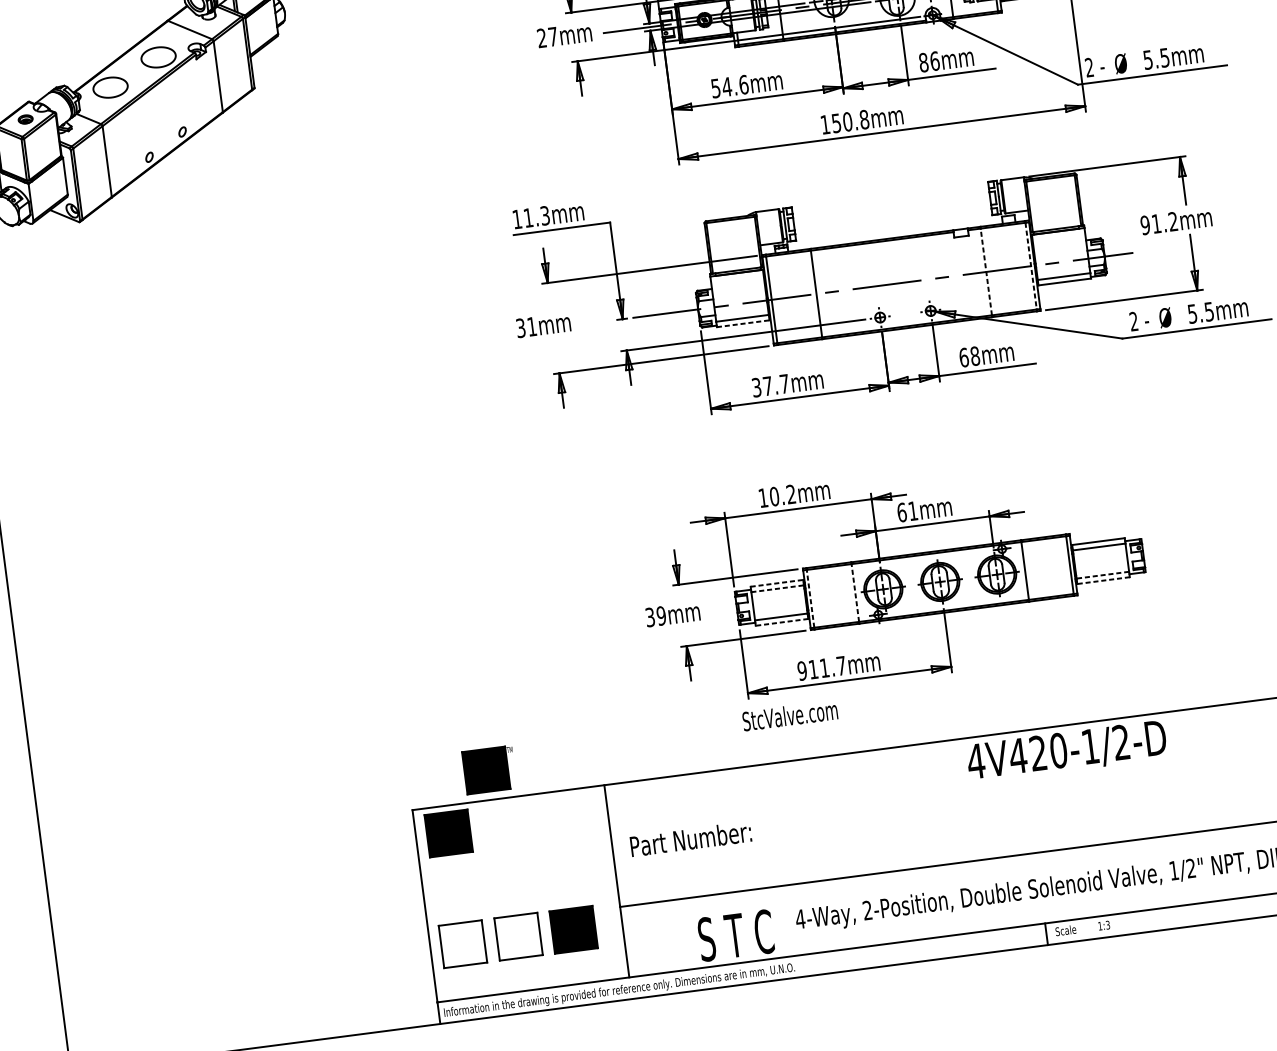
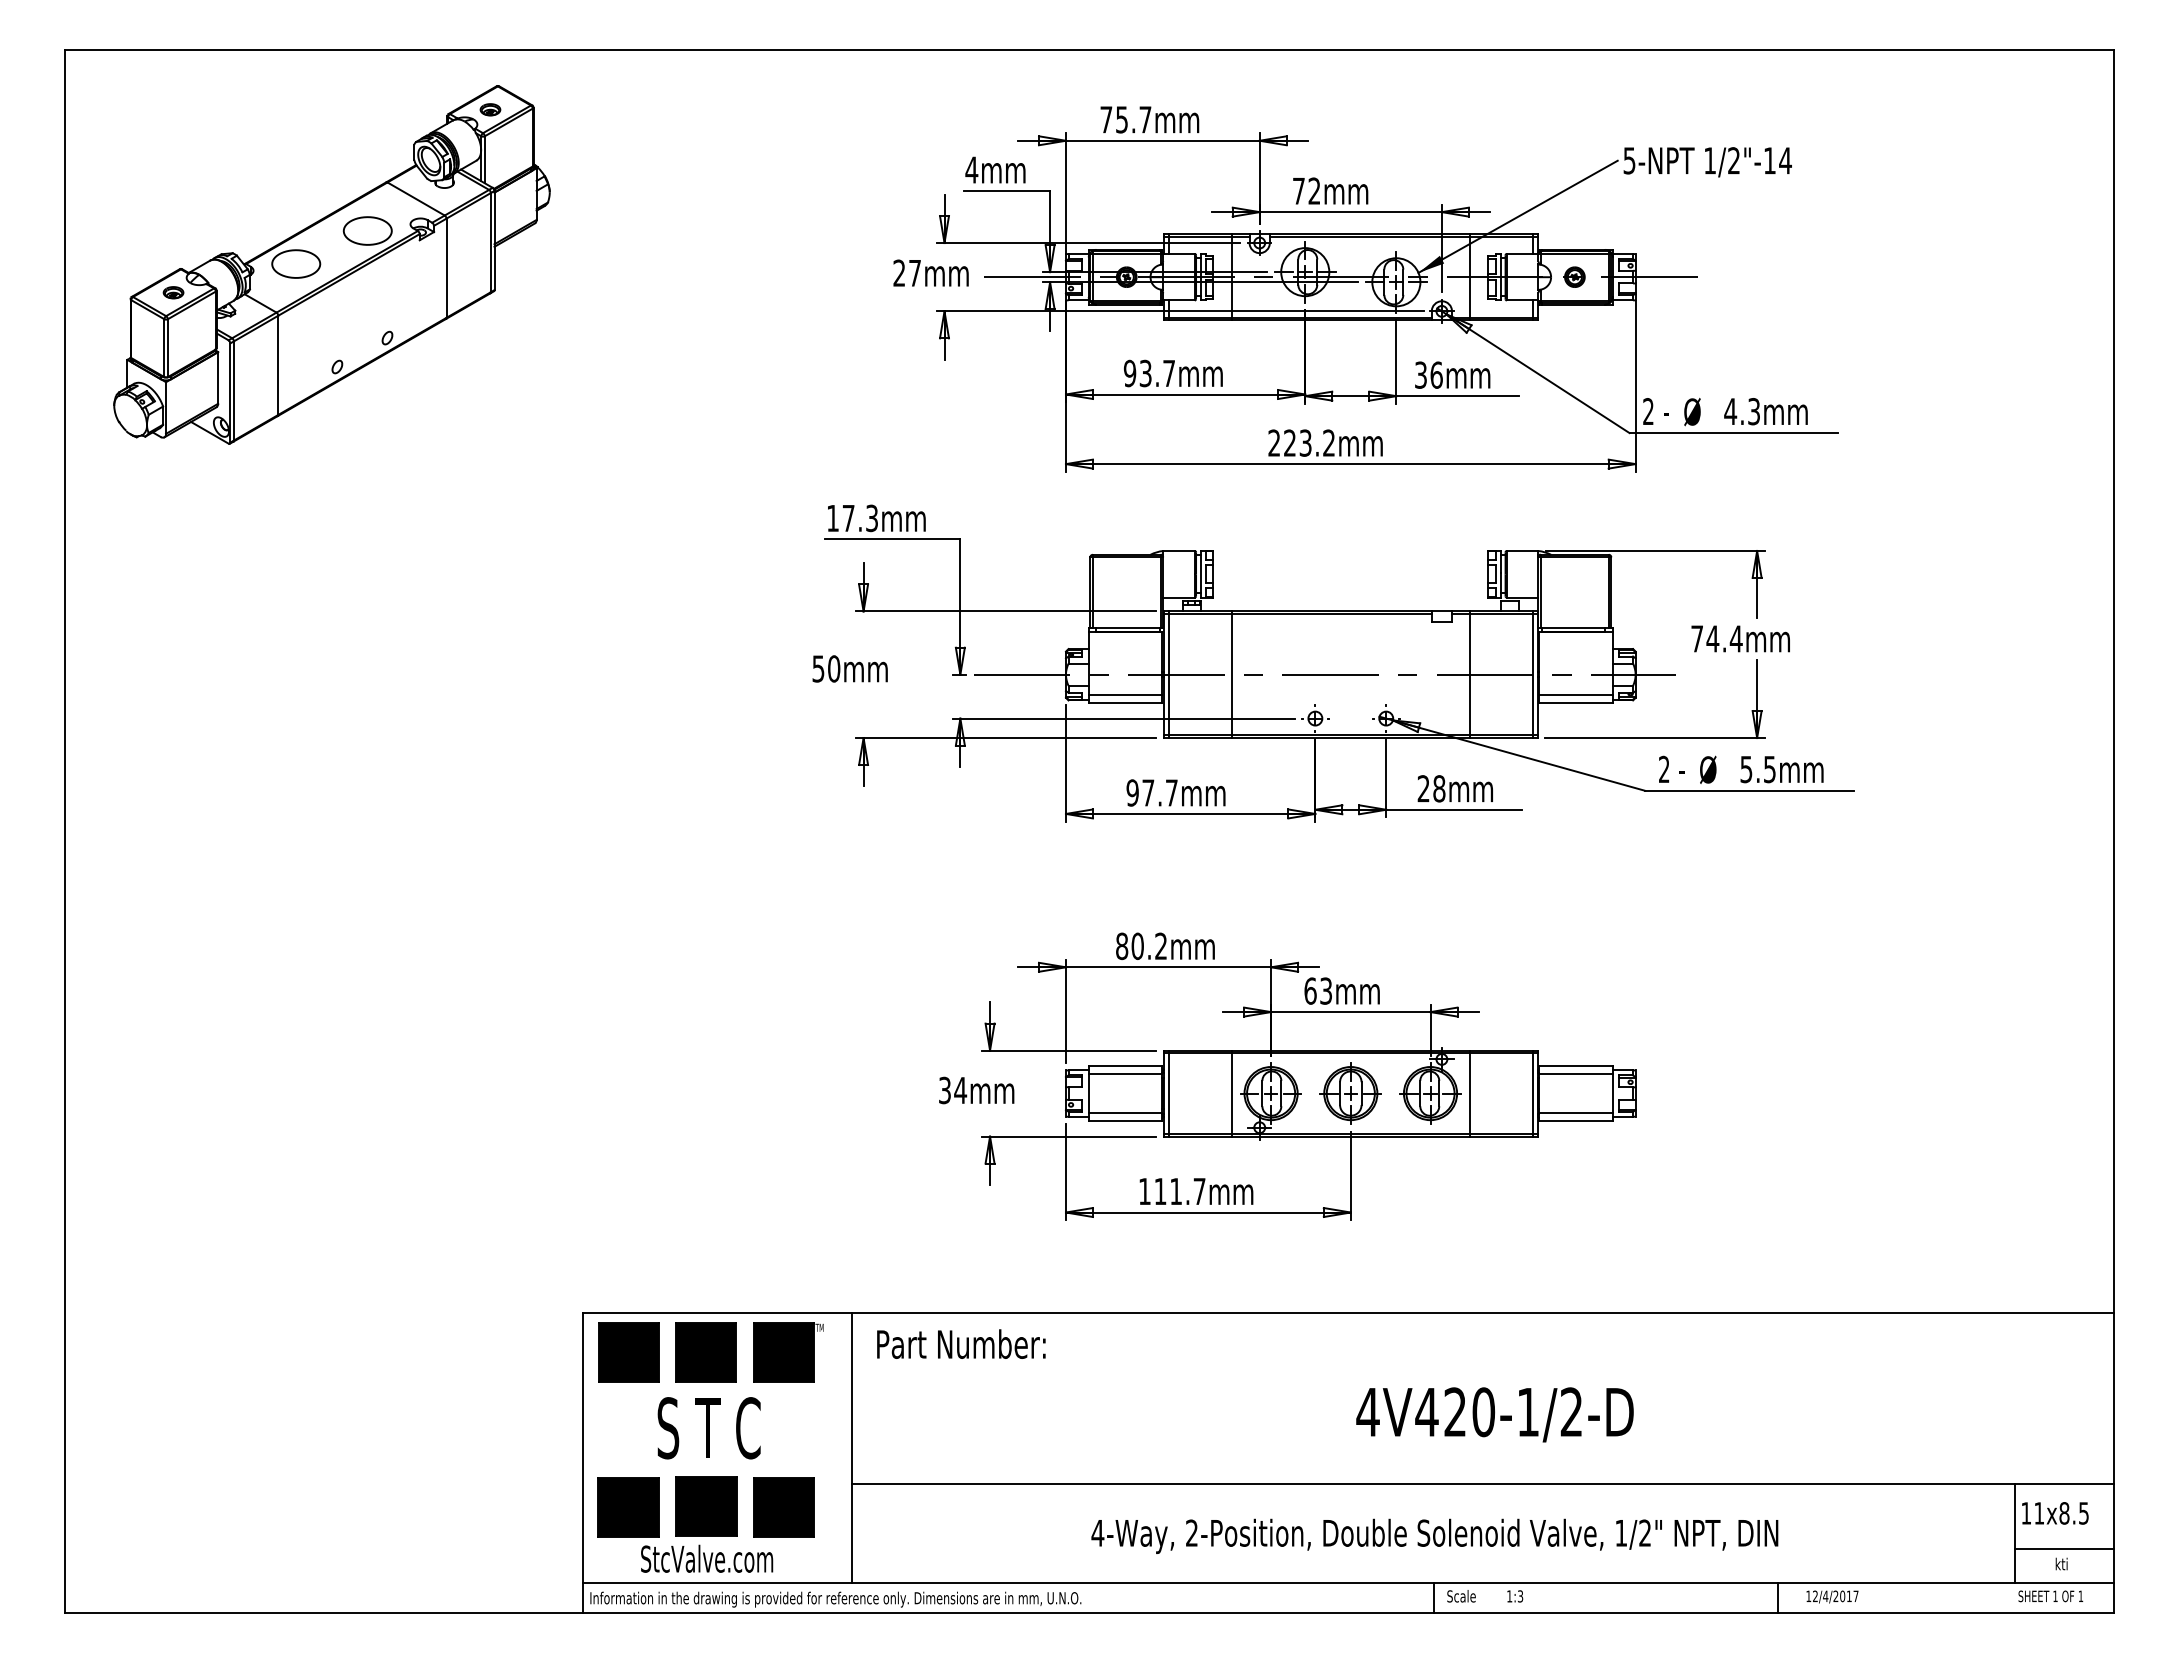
text: (1155, 58) -> (1741, 411), 5.5mm -> 4.3mm
text: (924, 62) -> (1421, 374), 86mm -> 36mm
text: (729, 86) -> (1149, 373), 54.6mm -> 93.7mm
text: (844, 121) -> (1301, 442), 150.8mm -> 223.2mm
text: (528, 218) -> (848, 518), 11.3mm -> 17.3mm
text: (1159, 223) -> (1716, 638), 91.2mm -> 74.4mm
line: (1031, 265) -> (1532, 674), dashed -> solid
line: (986, 271) -> (1469, 674), dashed -> solid
line: (743, 323) -> (1125, 702), dashed -> solid
text: (526, 327) -> (826, 668), 31mm -> 50mm
text: (963, 357) -> (1423, 788), 68mm -> 28mm
text: (756, 387) -> (1132, 792), 37.7mm -> 97.7mm
text: (763, 498) -> (1122, 946), 10.2mm -> 80.2mm
text: (912, 510) -> (1325, 990), 61mm -> 63mm
line: (1103, 575) -> (1576, 1113), dashed -> solid
line: (1103, 580) -> (1576, 1120), dashed -> solid
line: (776, 583) -> (1125, 1066), dashed -> solid
line: (777, 588) -> (1125, 1073), dashed -> solid
line: (855, 592) -> (1231, 1093), dashed -> solid
line: (810, 598) -> (1169, 1093), dashed -> solid
text: (661, 615) -> (960, 1090), 39mm -> 34mm
line: (781, 622) -> (1125, 1120), dashed -> solid
text: (802, 671) -> (1144, 1191), 911.7mm -> 111.7mm
text: (790, 715) -> (707, 1558), moved
text: (1066, 751) -> (1494, 1414), moved
part: (489, 770) -> (788, 1352), moved
part: (503, 826) -> (705, 1352), added
text: (691, 838) -> (961, 1343), moved
text: (735, 935) -> (708, 1428), moved
fill: (518, 936) -> (706, 1506), added
fill: (462, 943) -> (628, 1506), added

